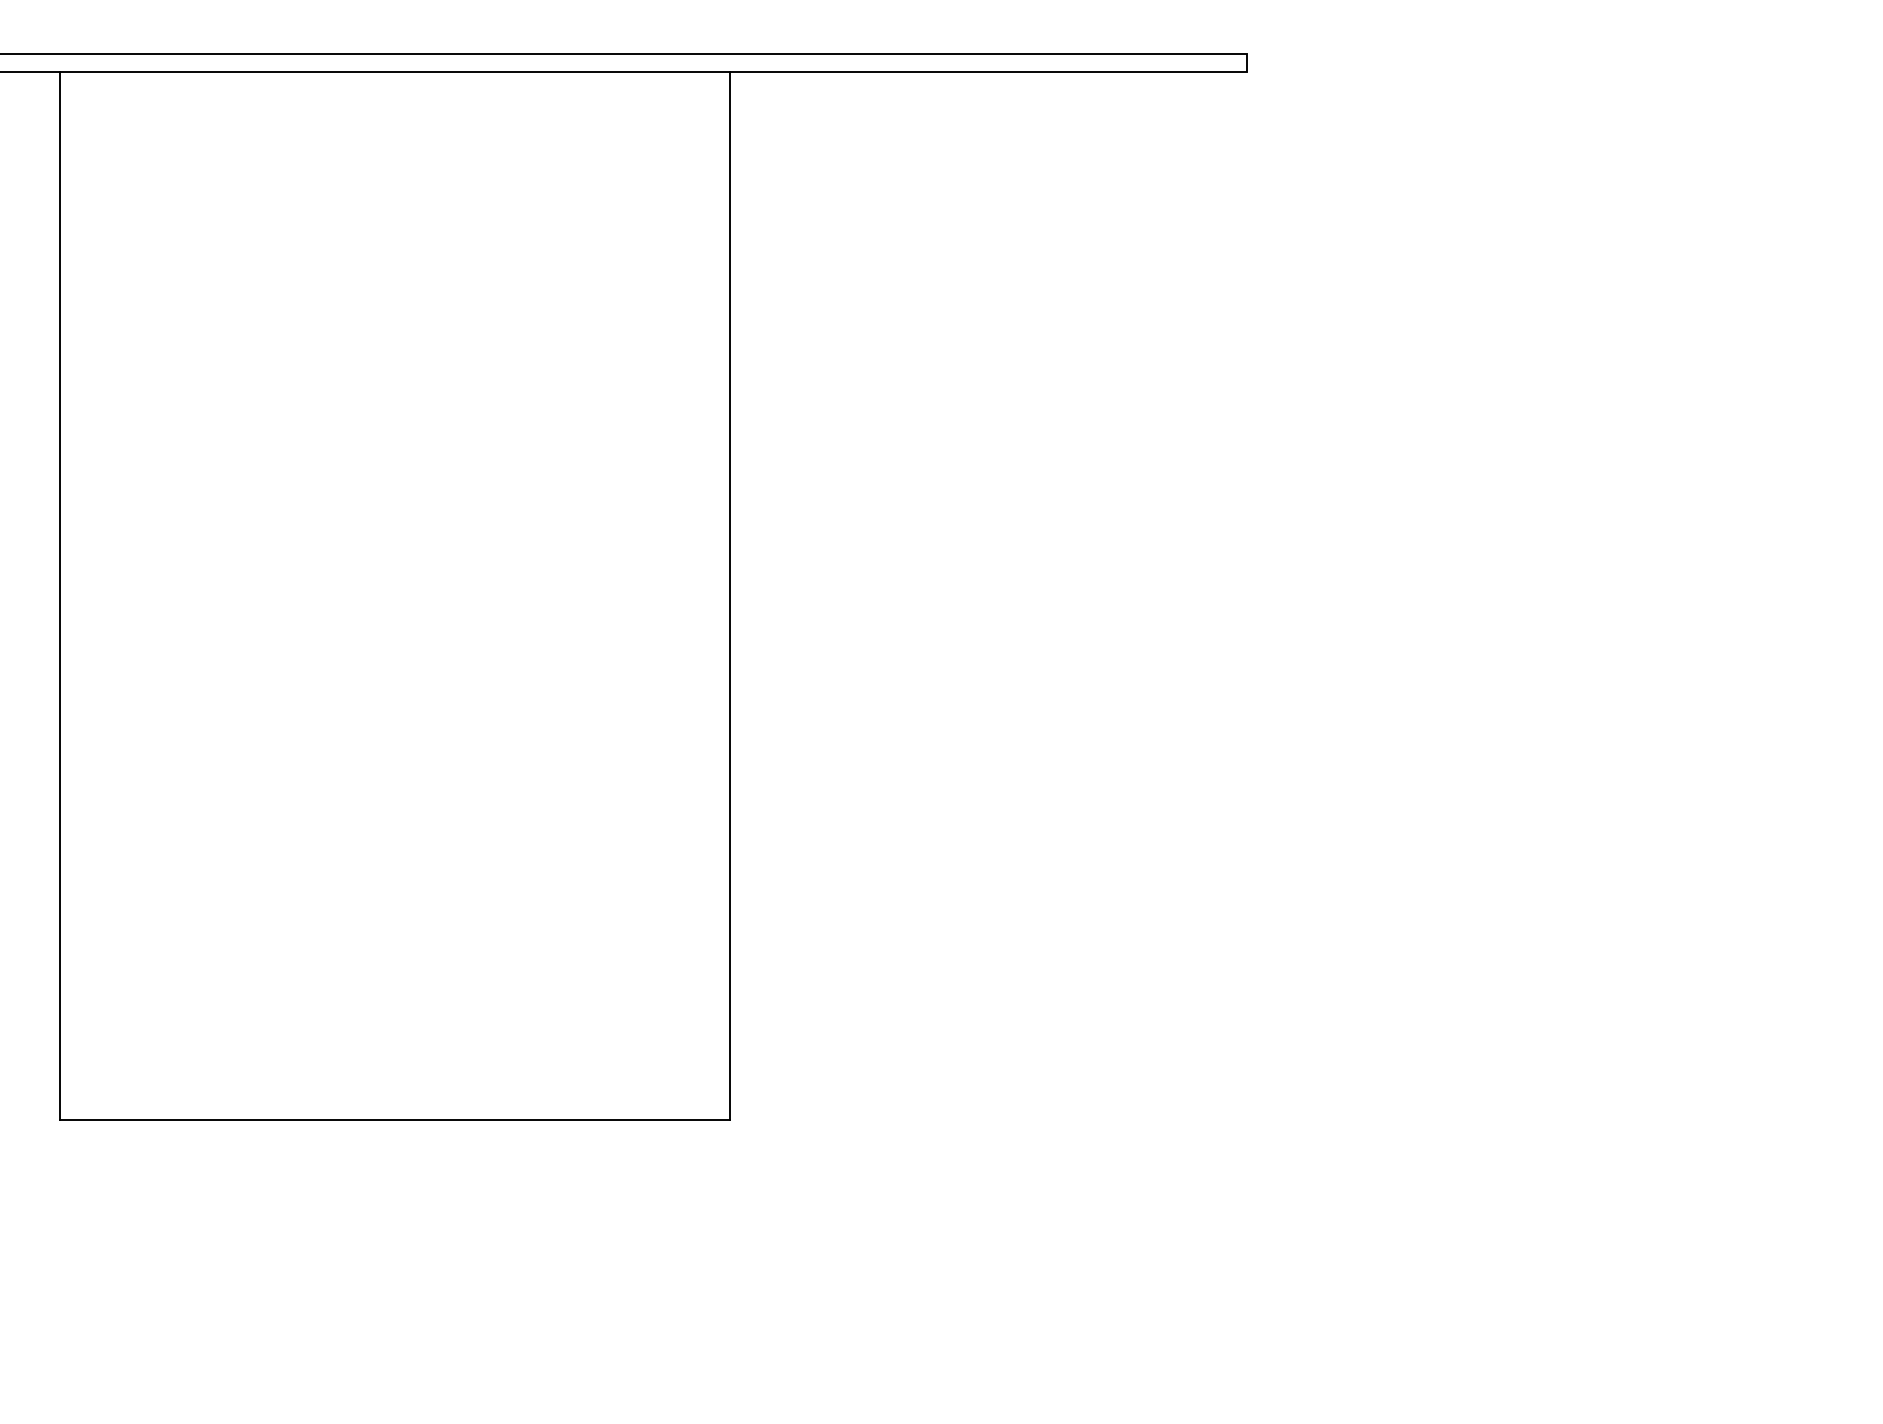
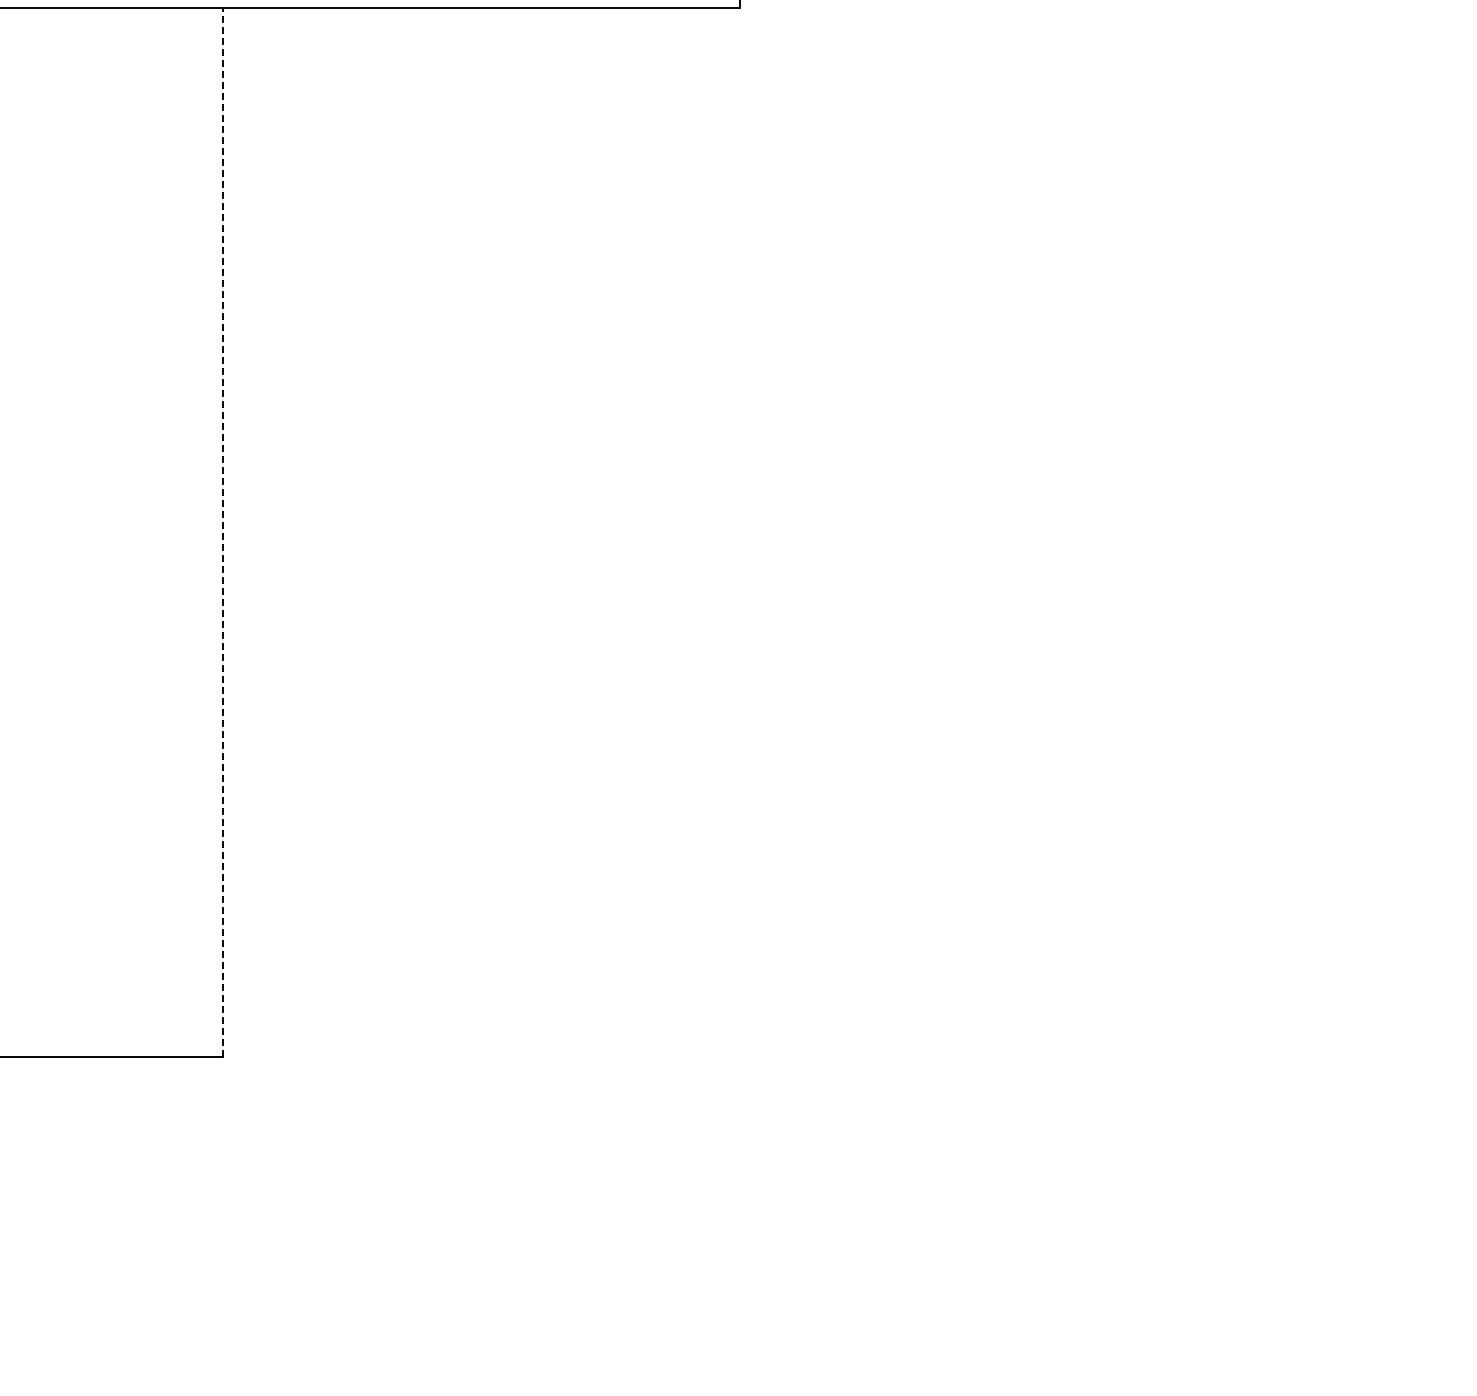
line: (729, 595) -> (222, 532), solid -> dashed

